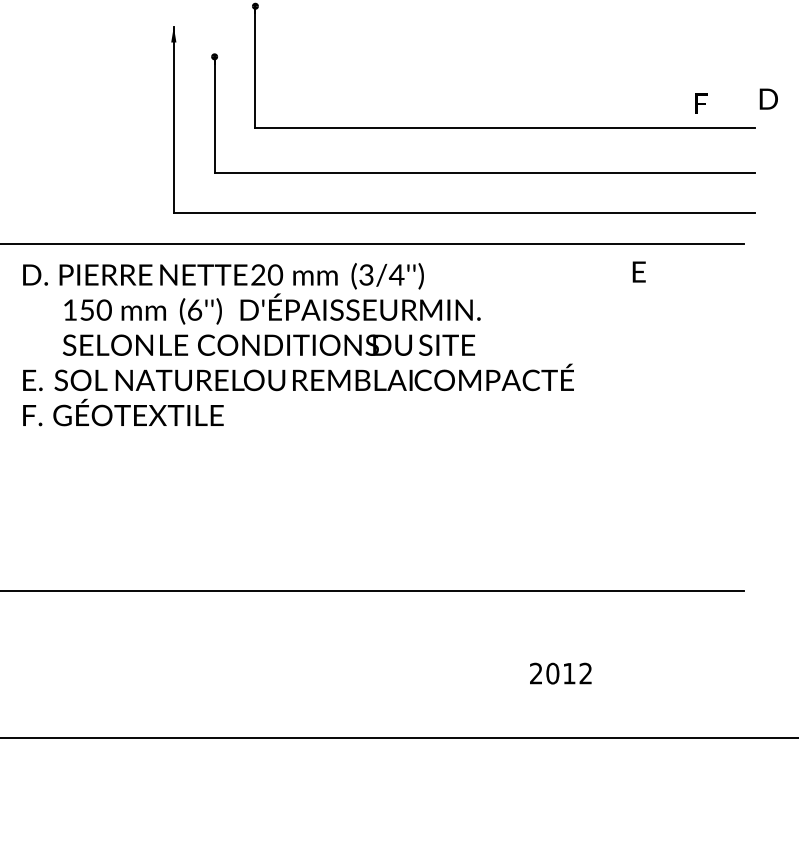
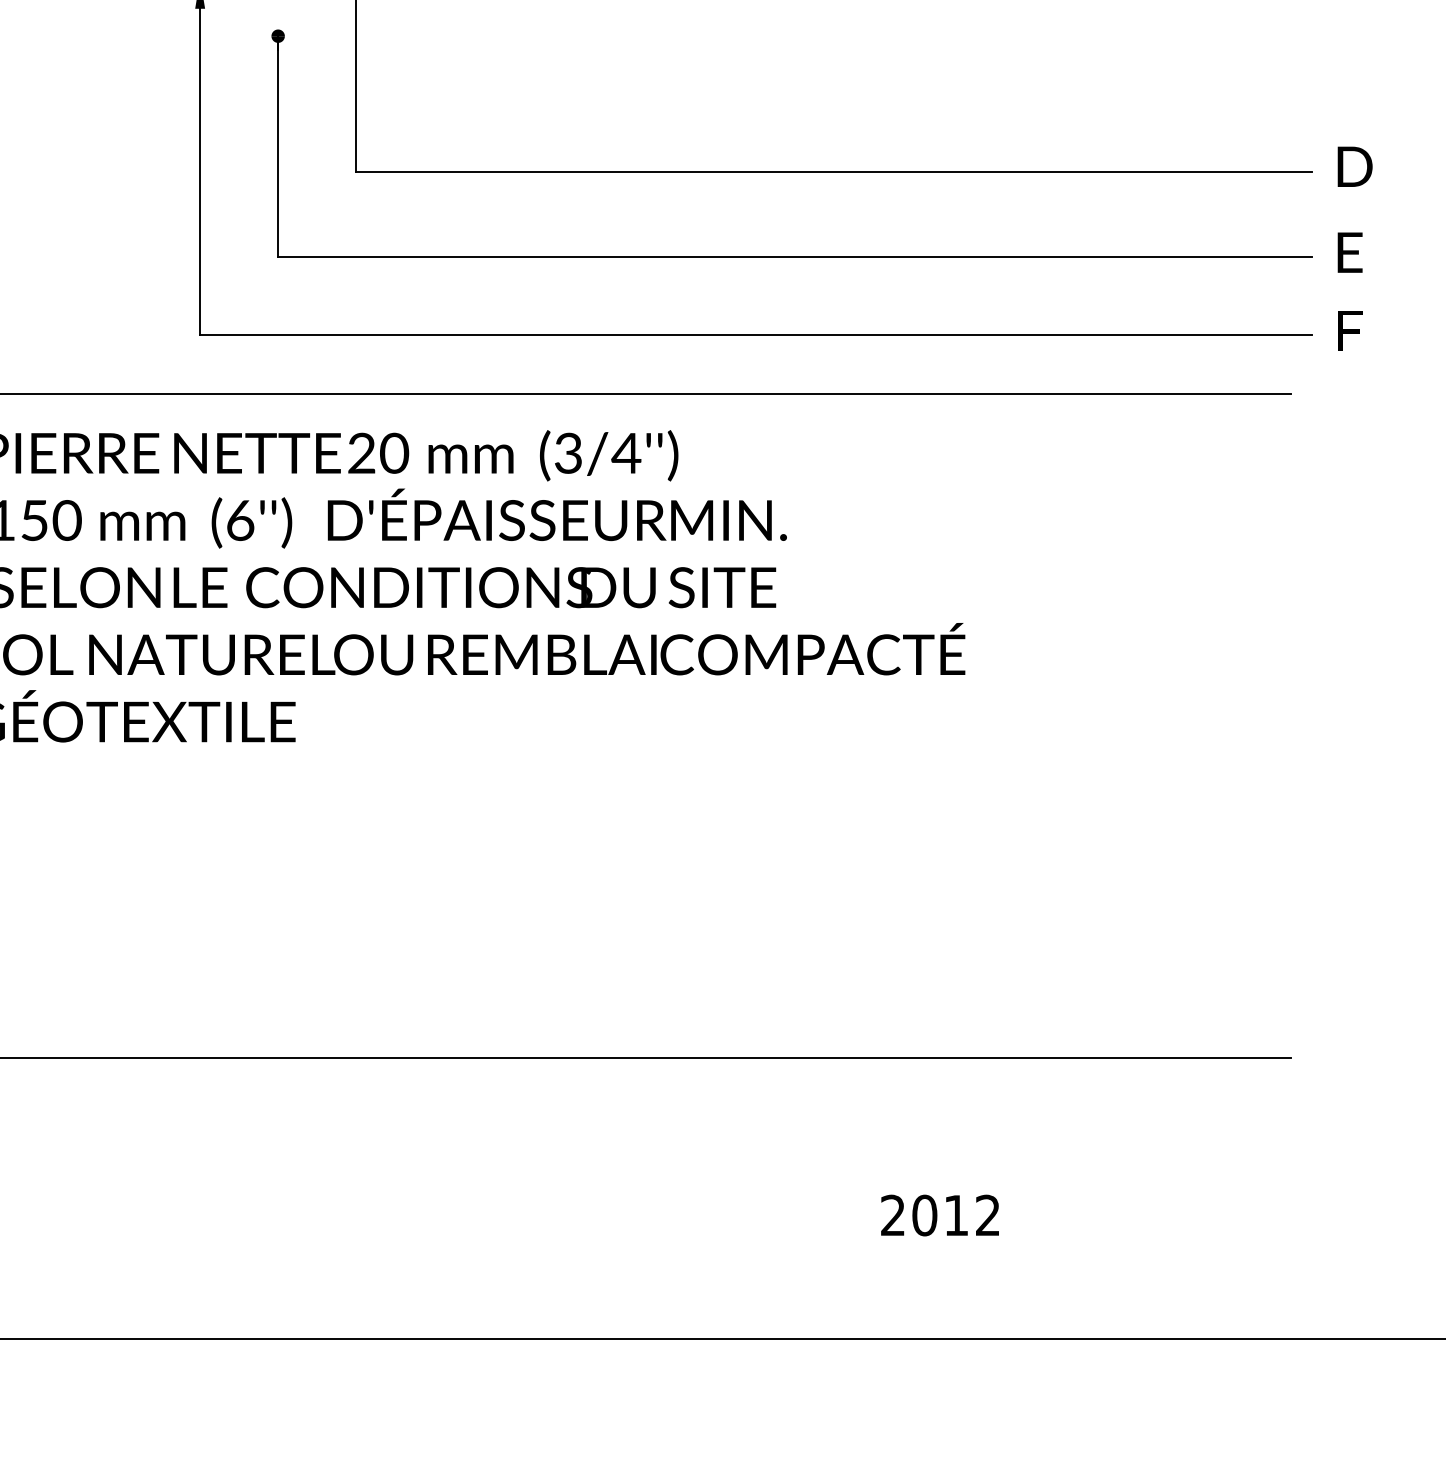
text: (768, 98) -> (1354, 165), moved
text: (701, 103) -> (1350, 329), moved
text: (638, 271) -> (1348, 251), moved

